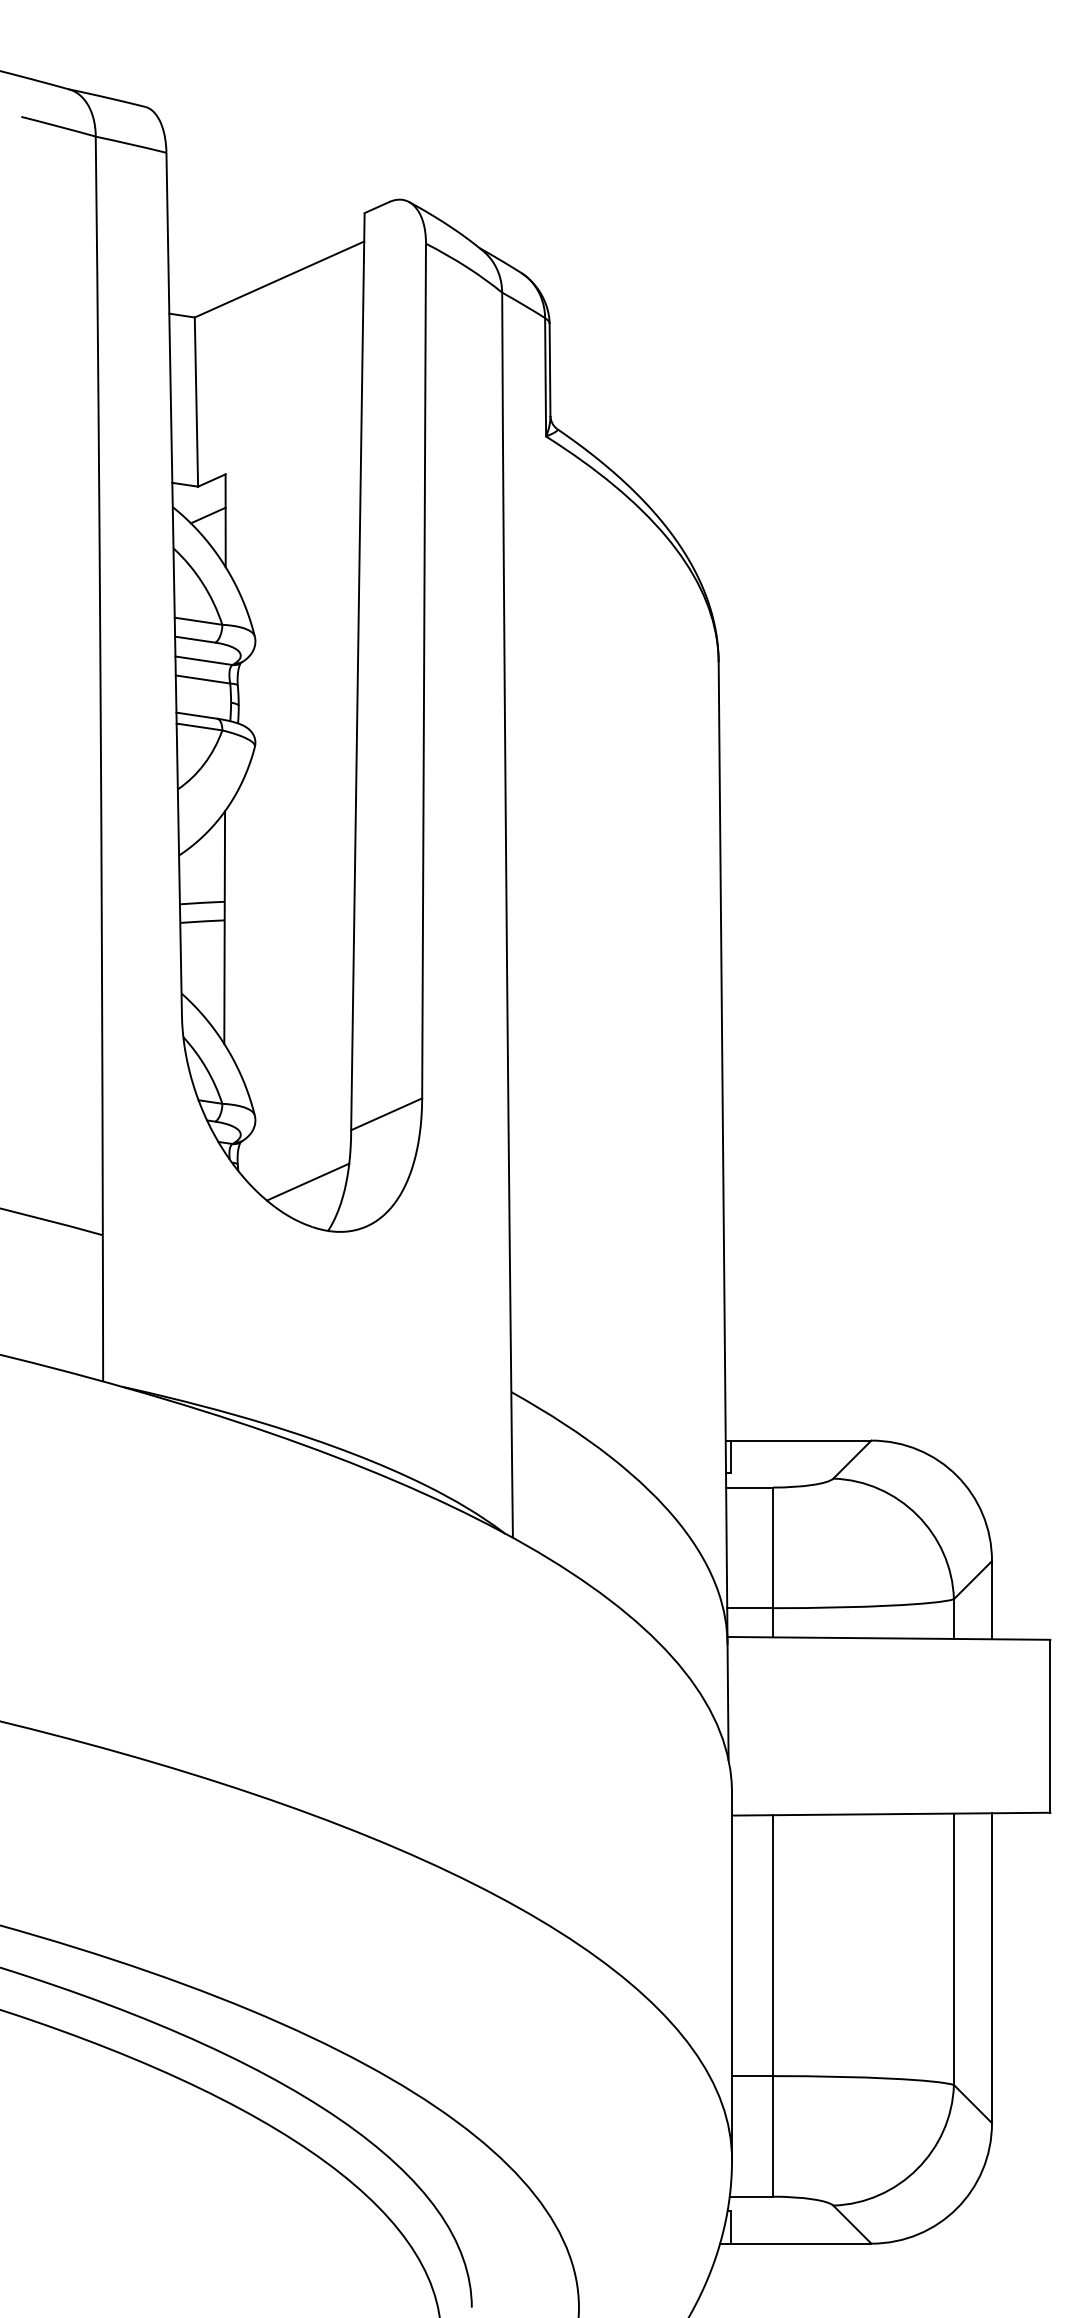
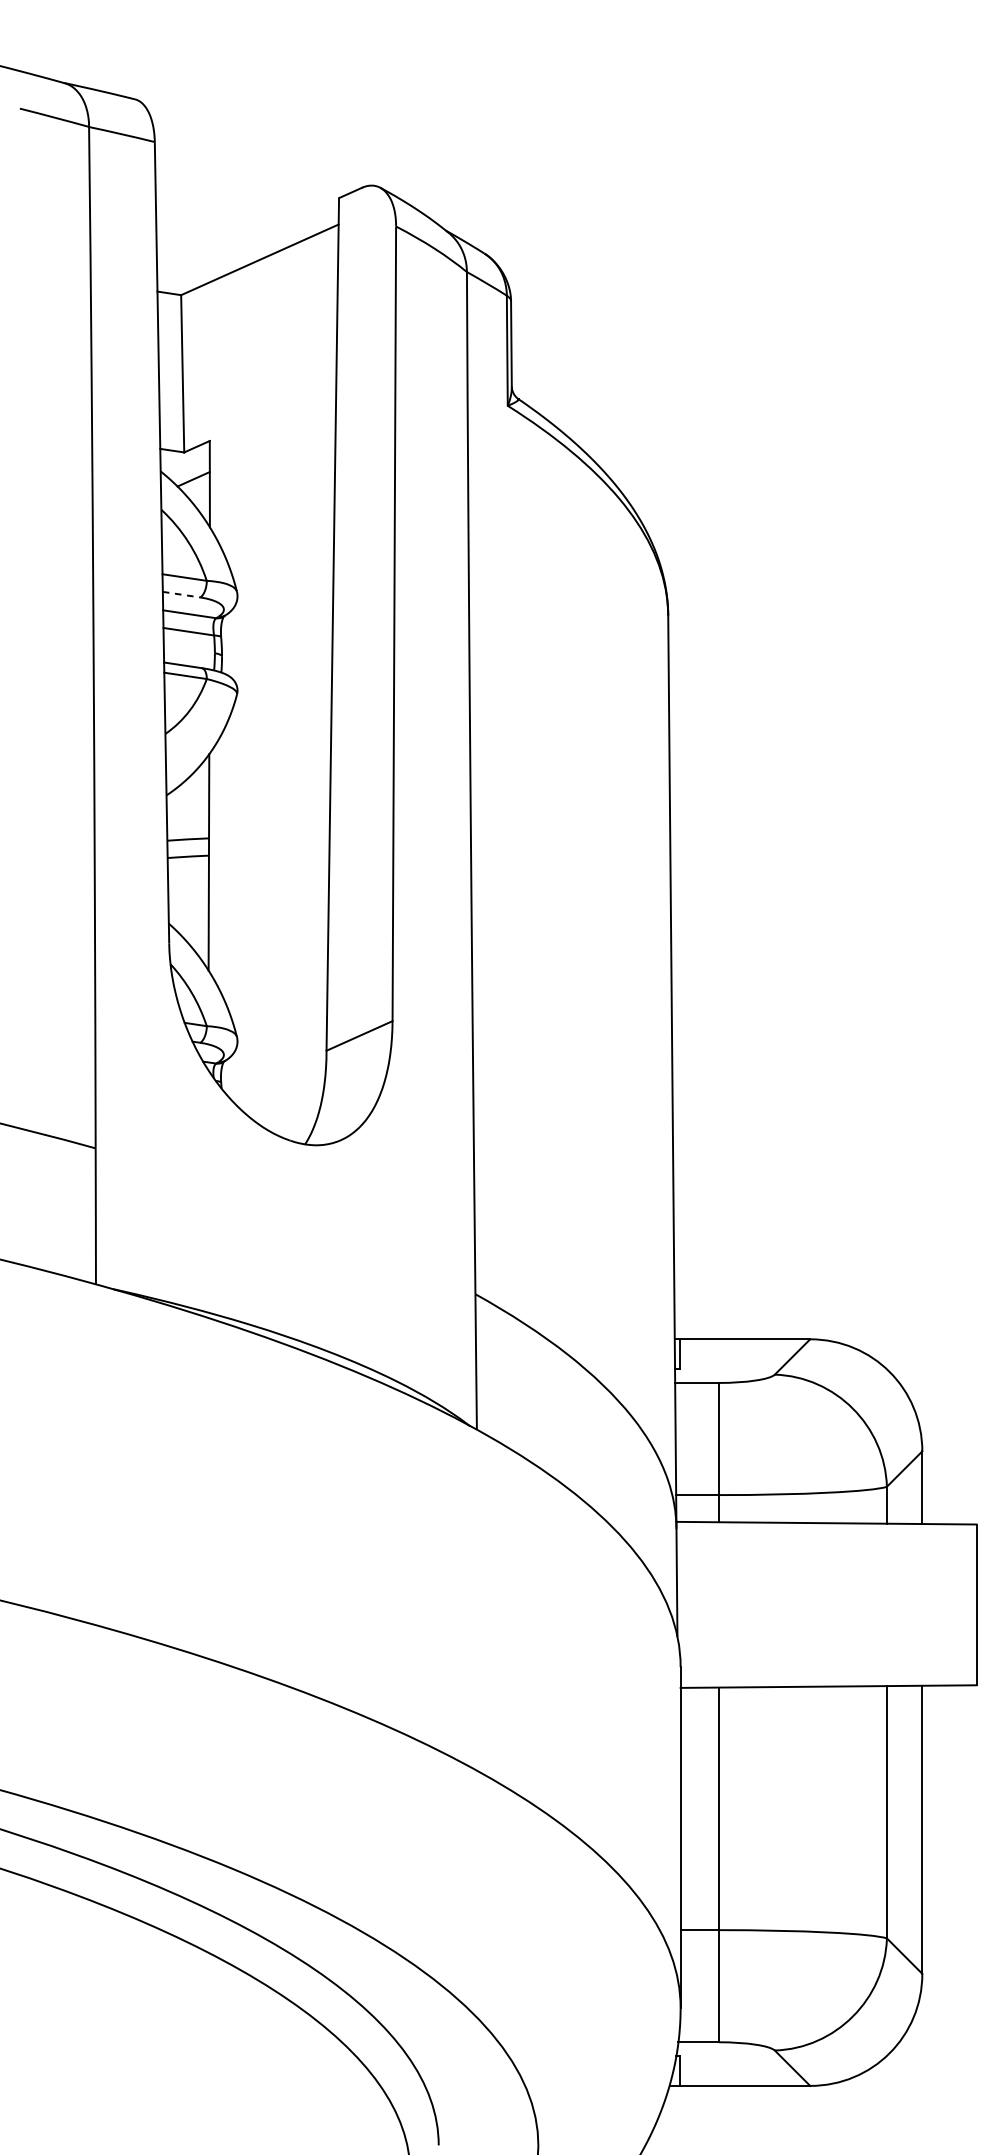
line: (195, 639) -> (181, 594), solid -> dashed
line: (307, 1181) -> (285, 1098), removed

